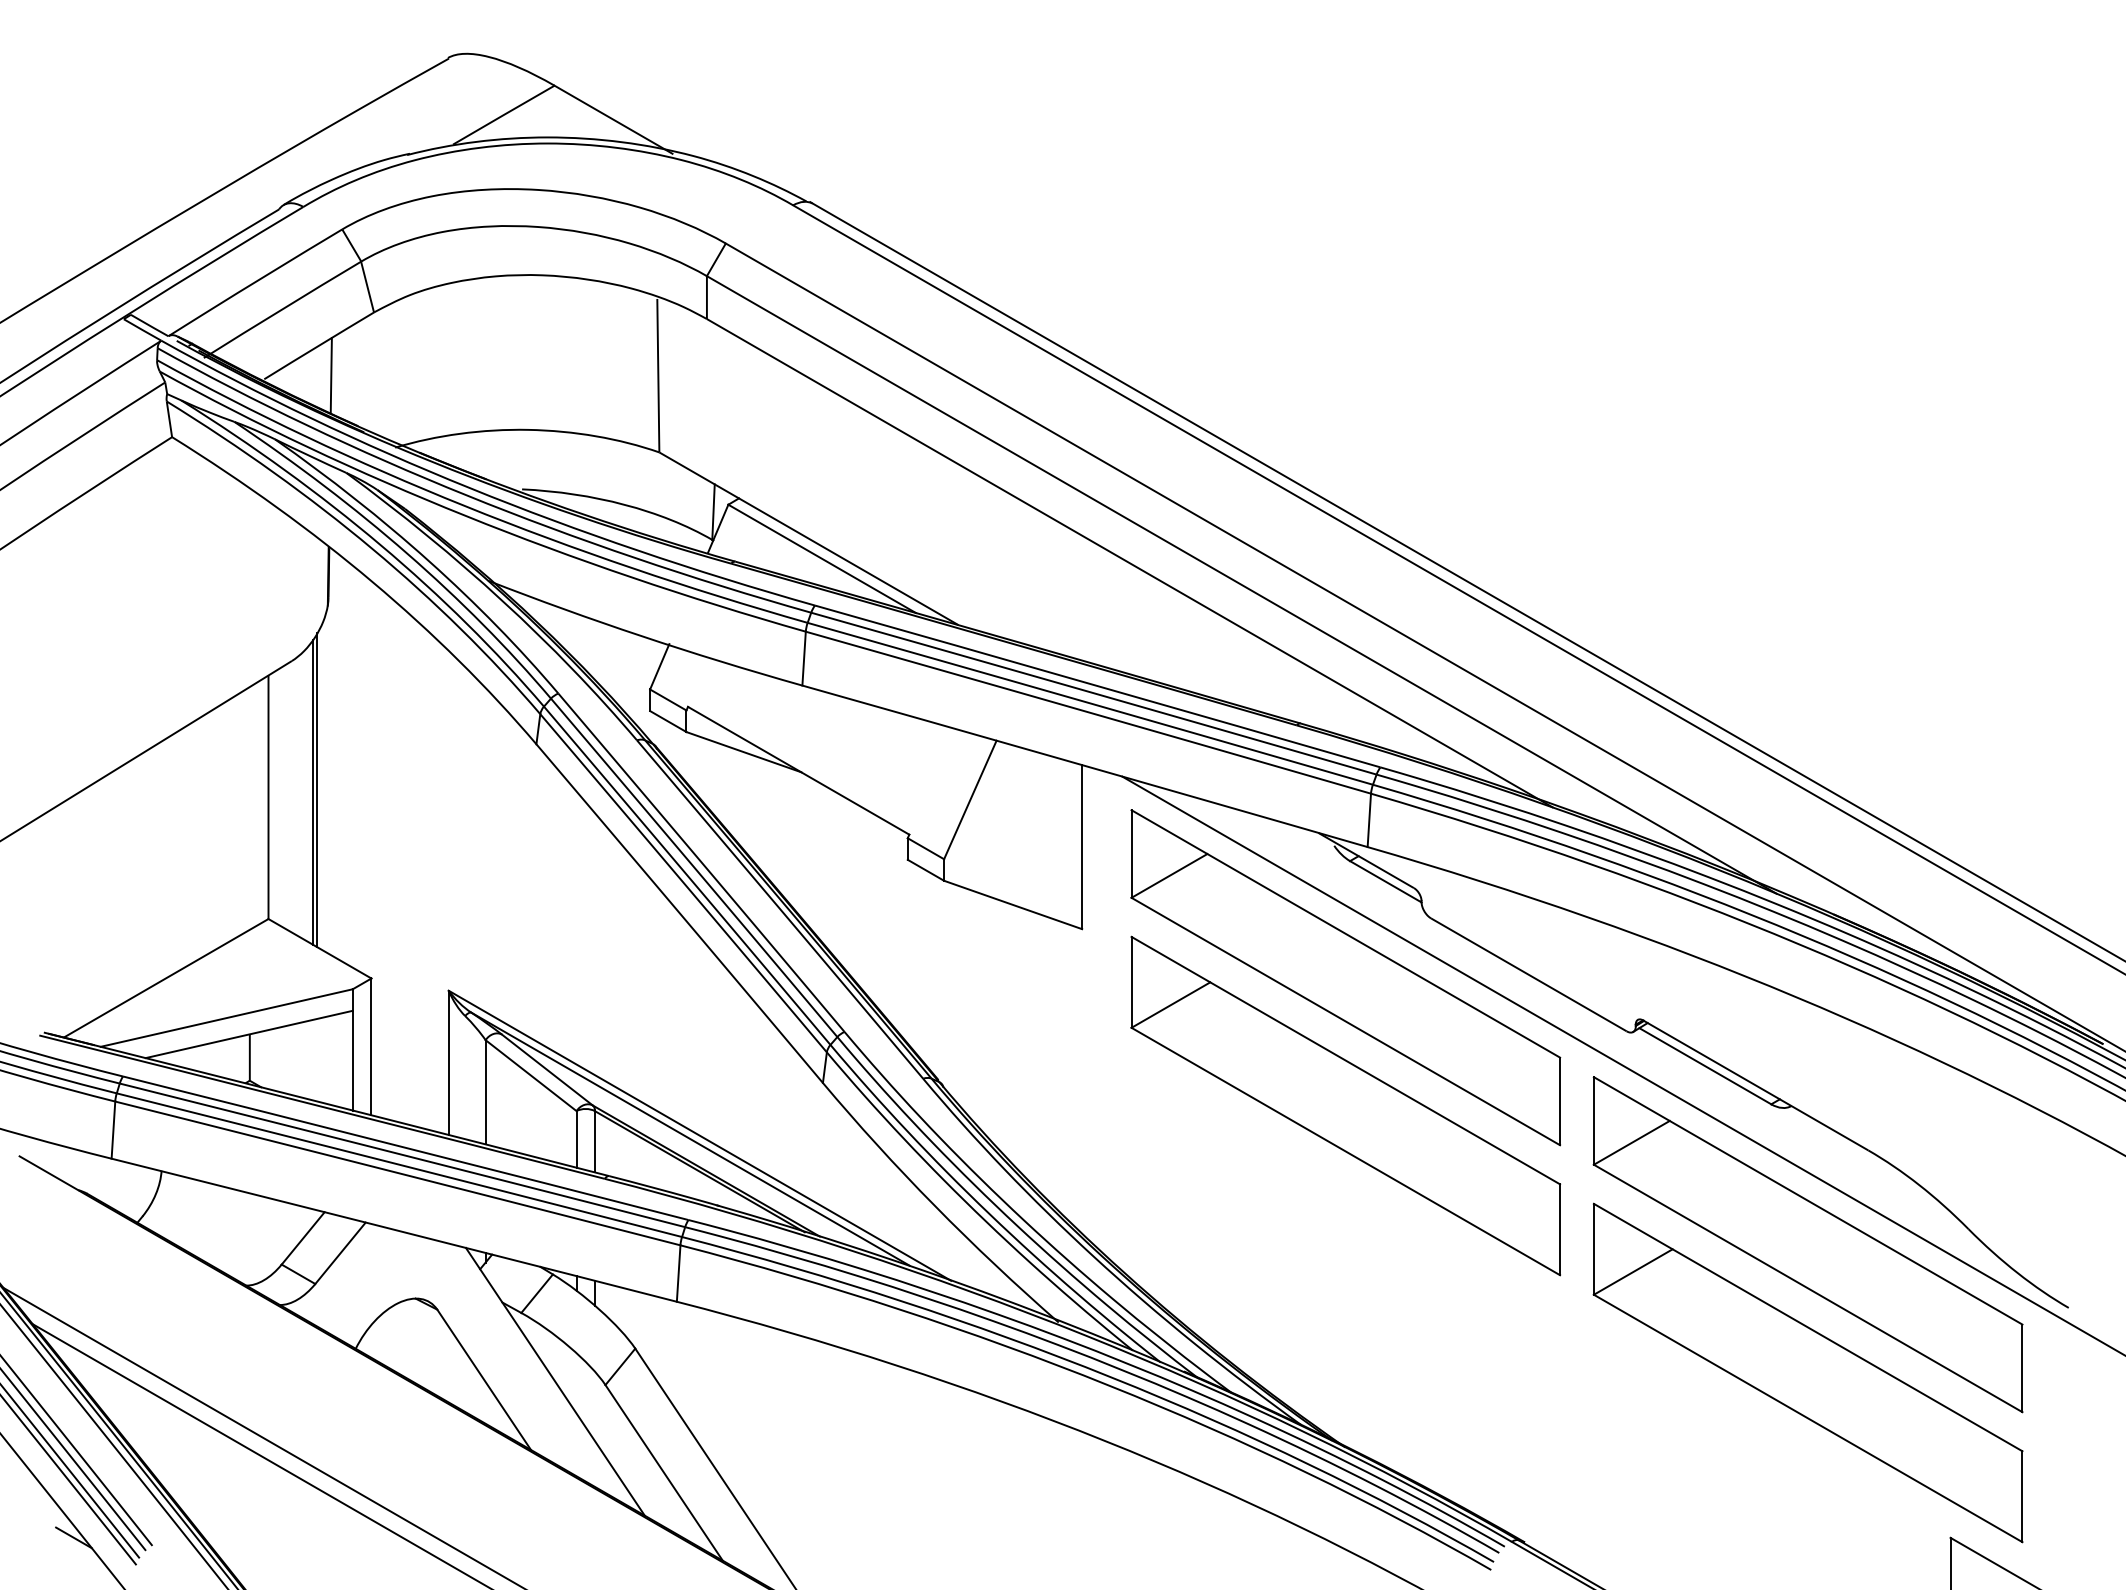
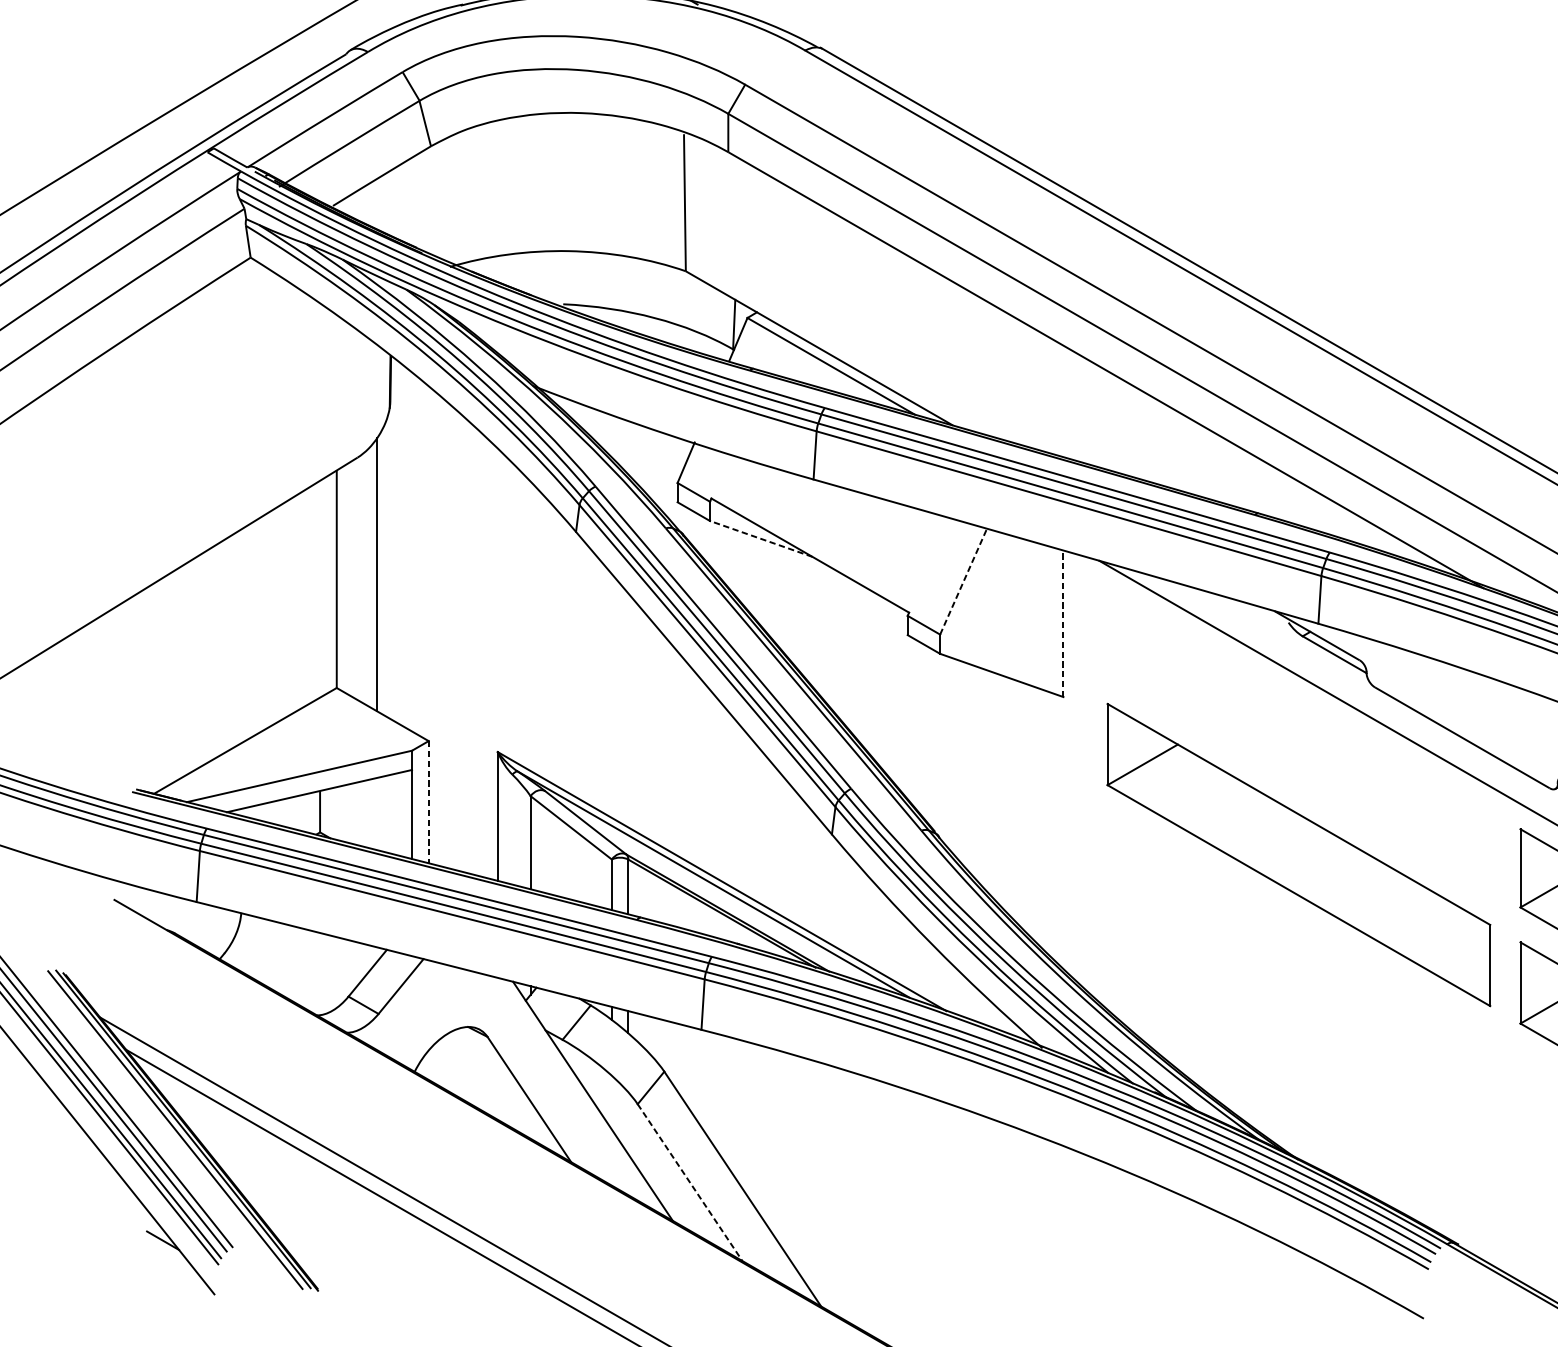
line: (330, 374) -> (392, 201), removed
line: (743, 752) -> (760, 539), solid -> dashed
line: (317, 790) -> (380, 573), removed
line: (970, 799) -> (963, 581), solid -> dashed
line: (1082, 846) -> (1063, 623), solid -> dashed
part: (1345, 977) -> (1298, 740), removed
line: (371, 1047) -> (428, 802), solid -> dashed
line: (664, 1472) -> (690, 1182), solid -> dashed

